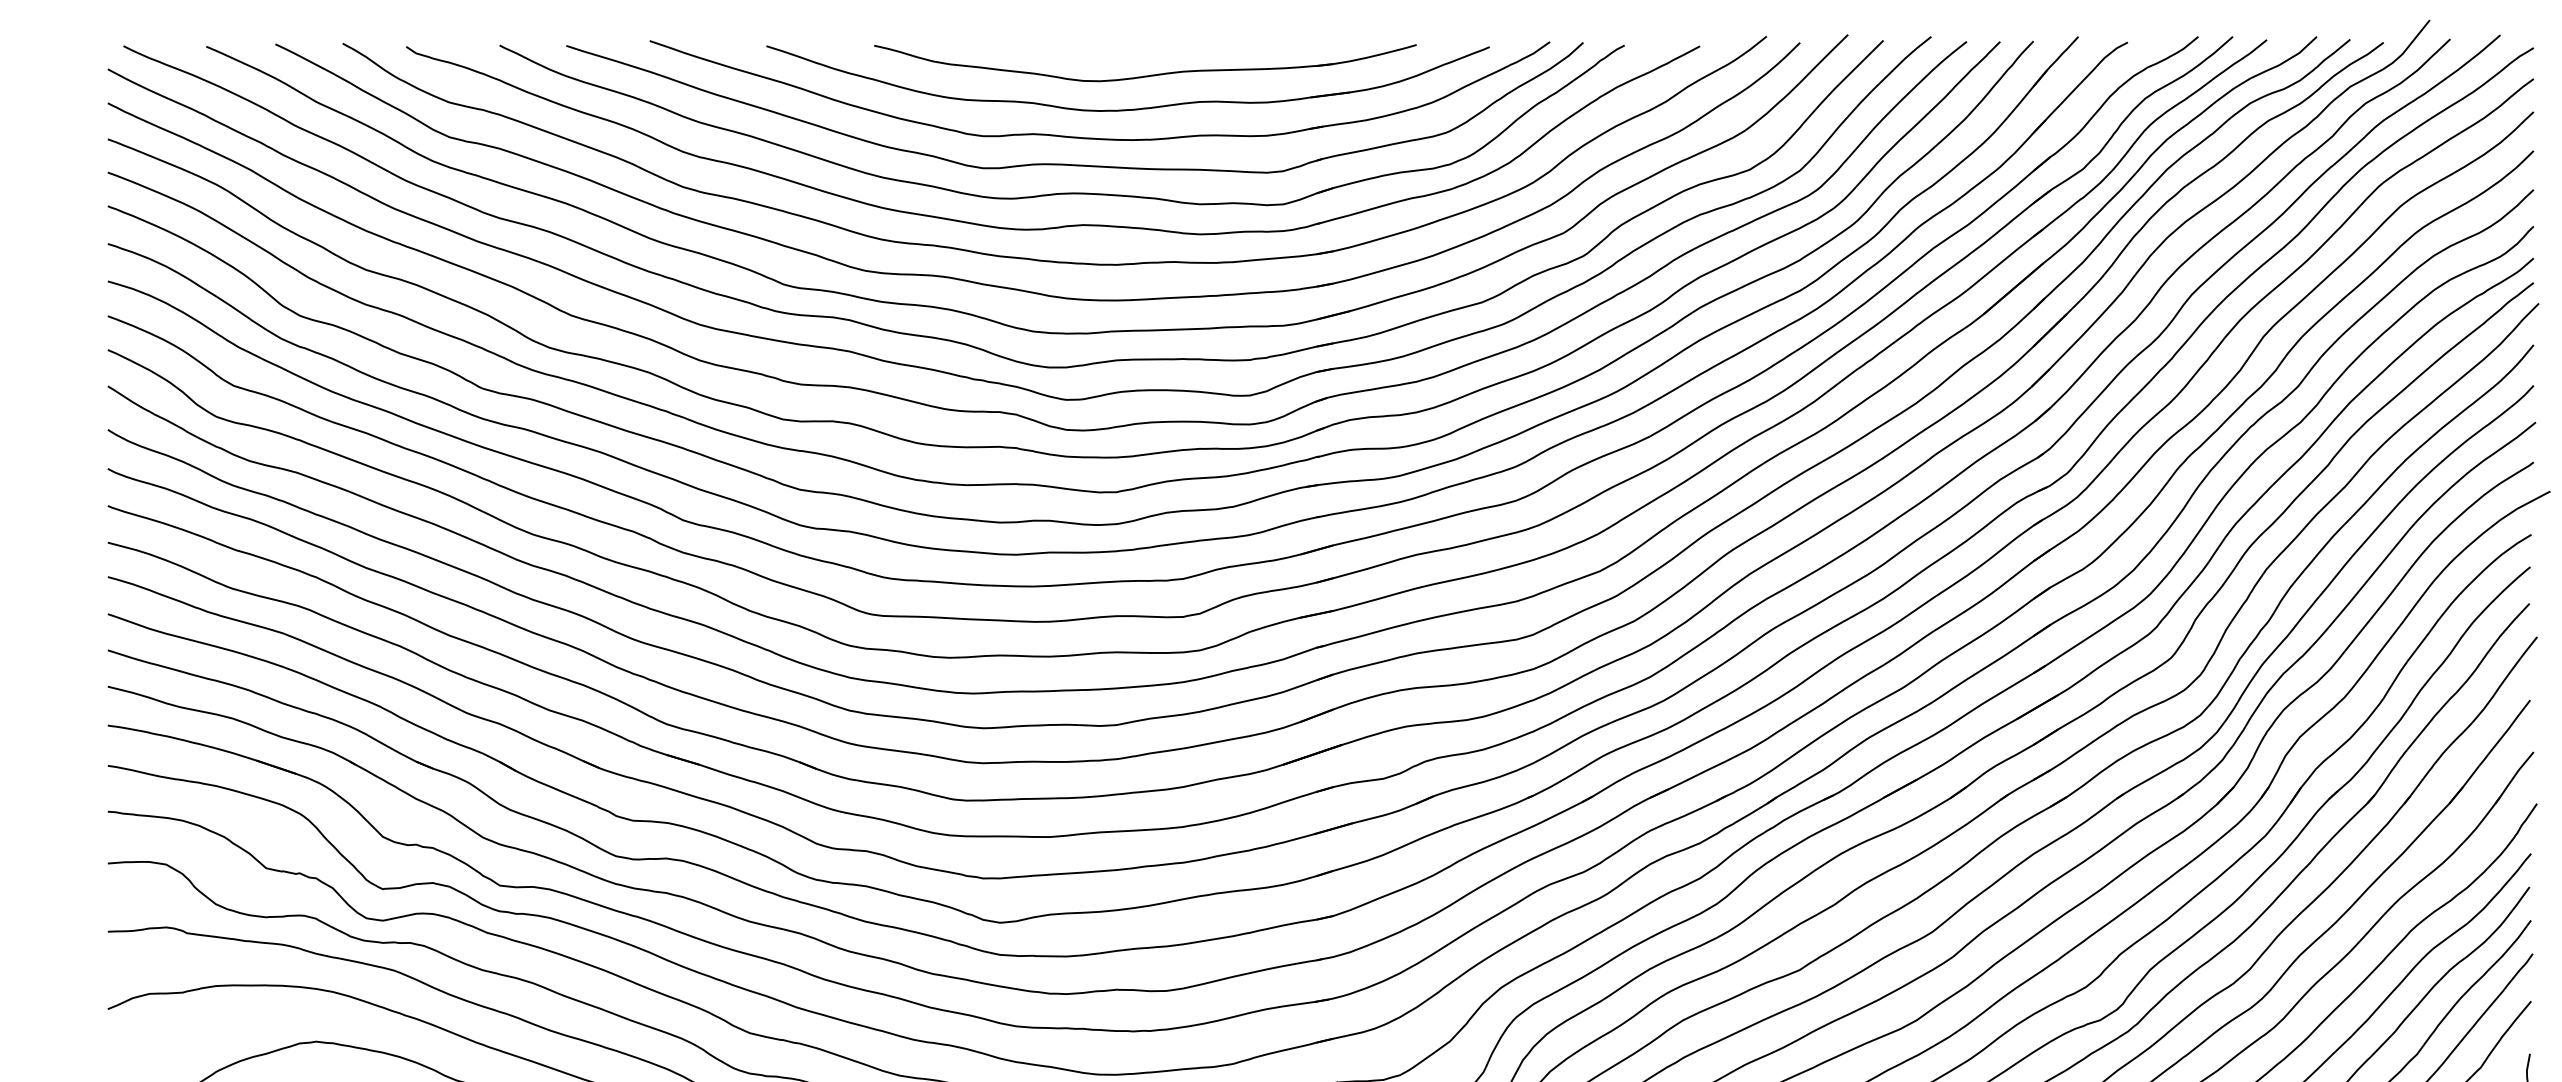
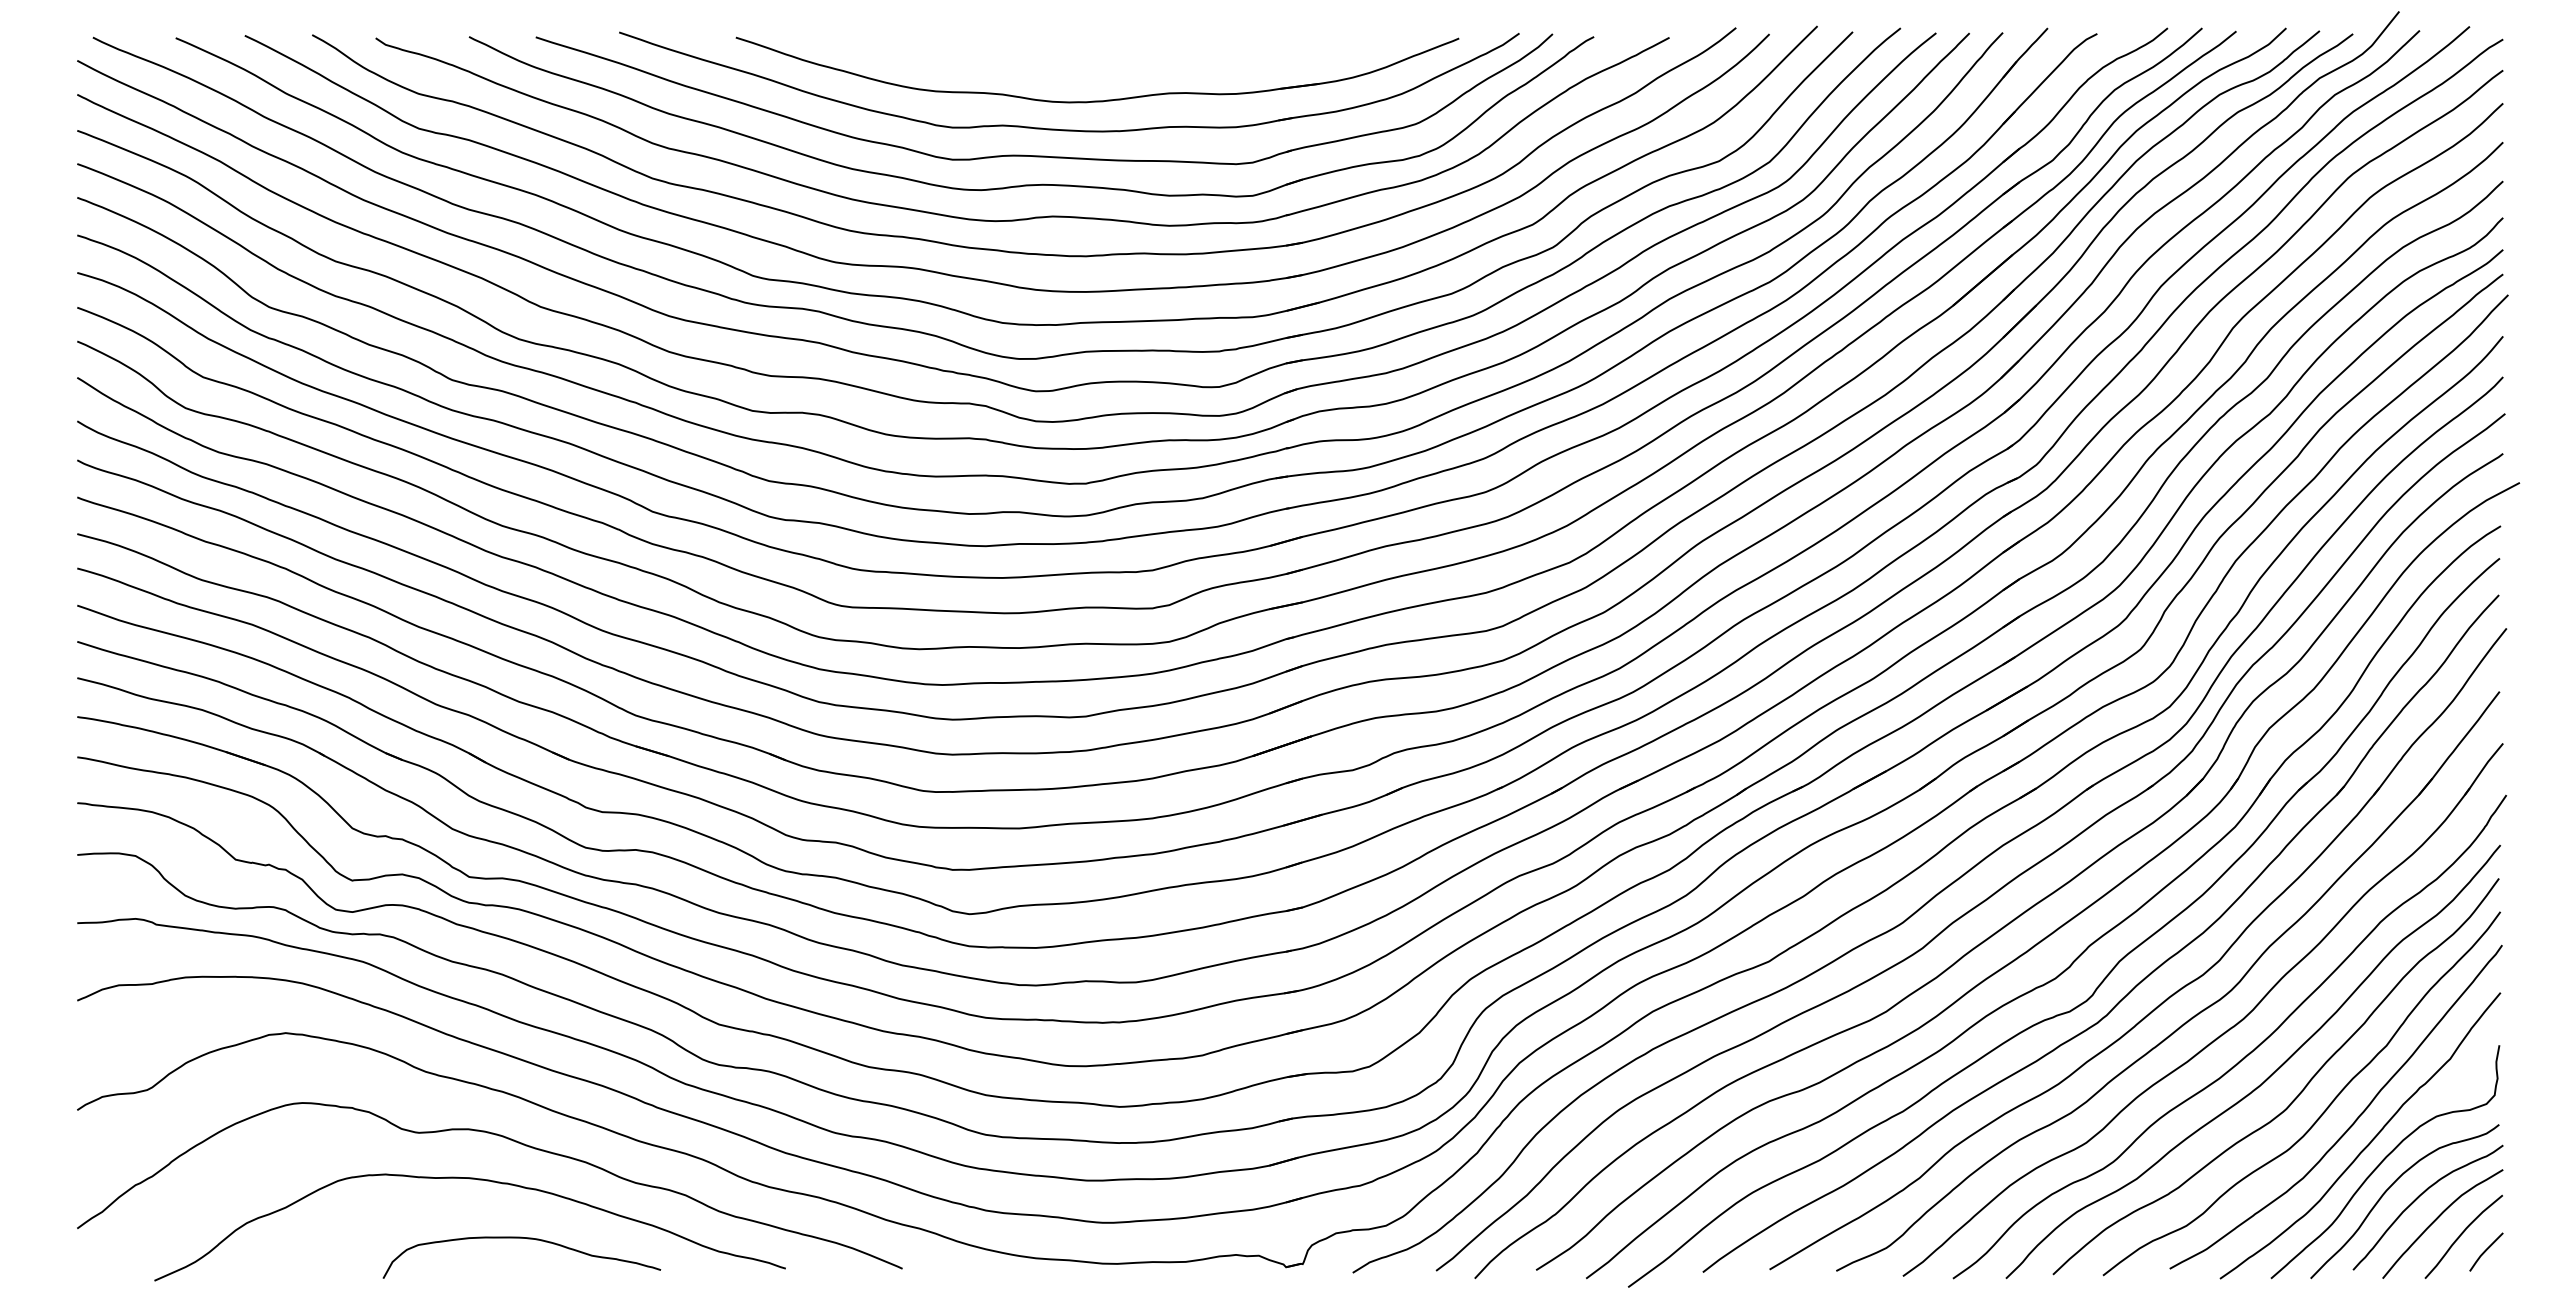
part: (1147, 75) -> (1116, 66), removed

